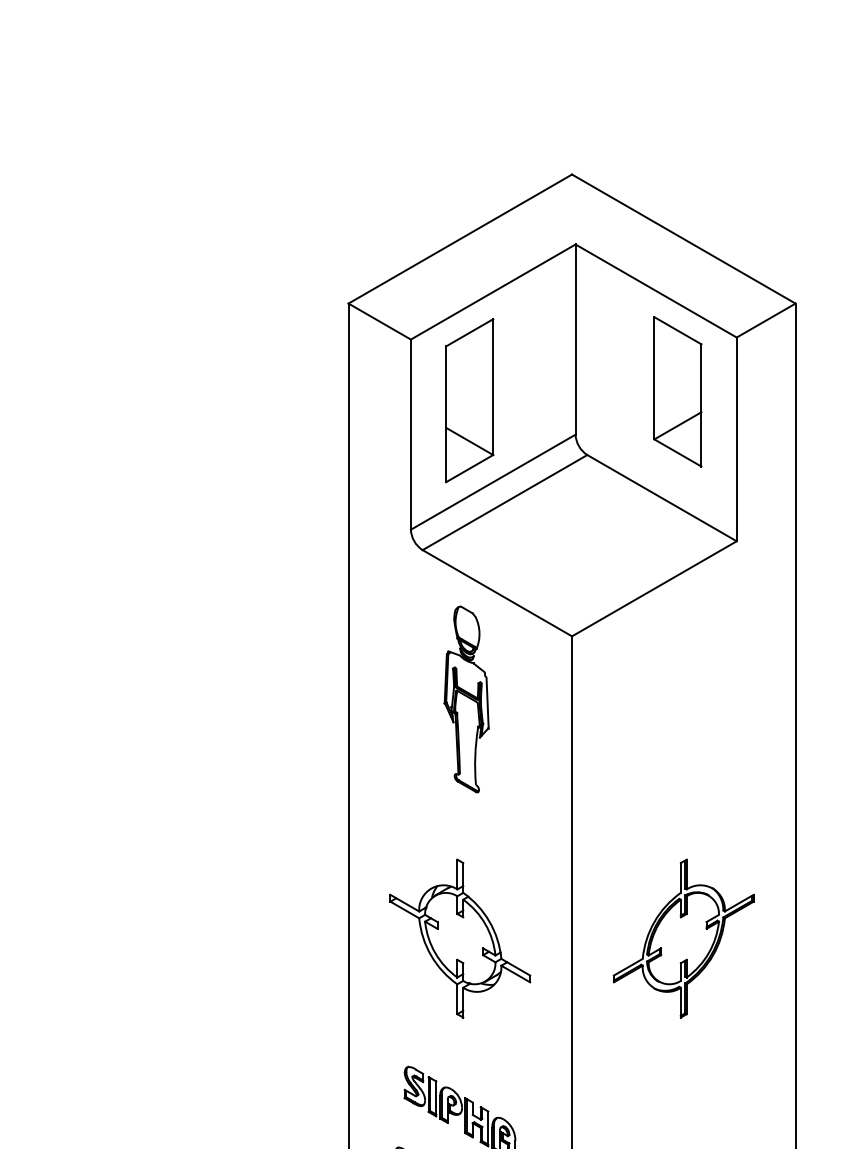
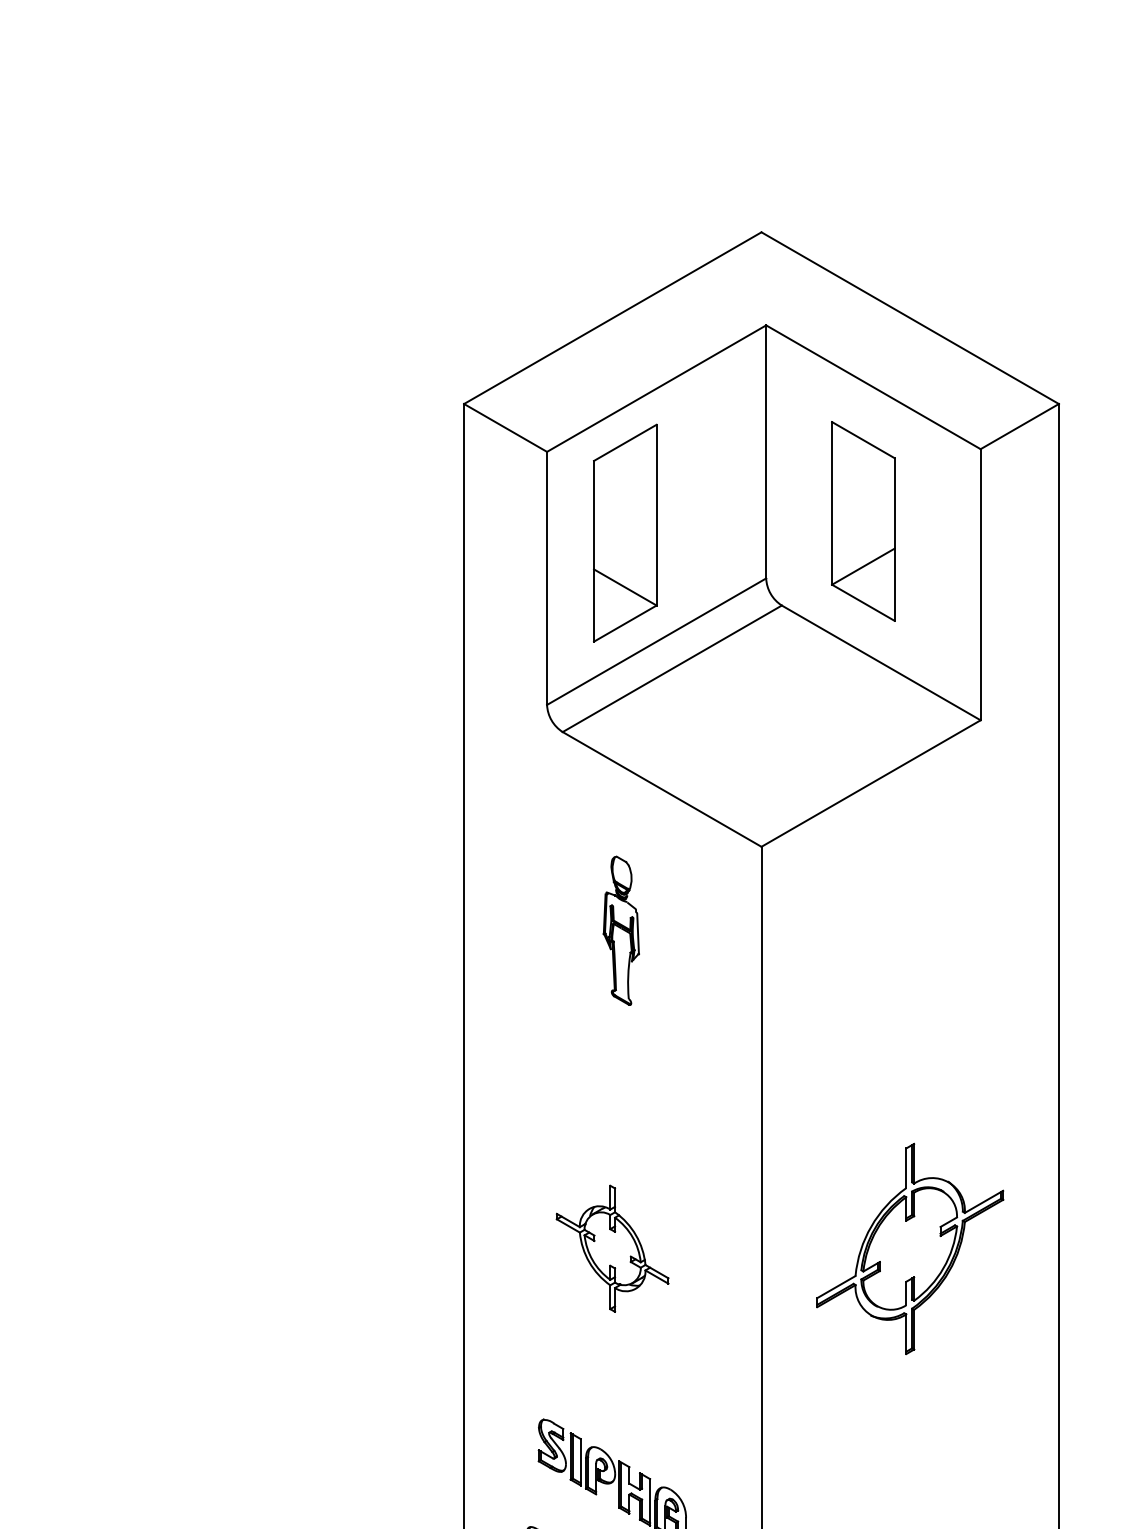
part: (678, 391) -> (863, 521), moved
part: (466, 699) -> (621, 930), size x0.6
part: (460, 938) -> (612, 1248), size x0.6

